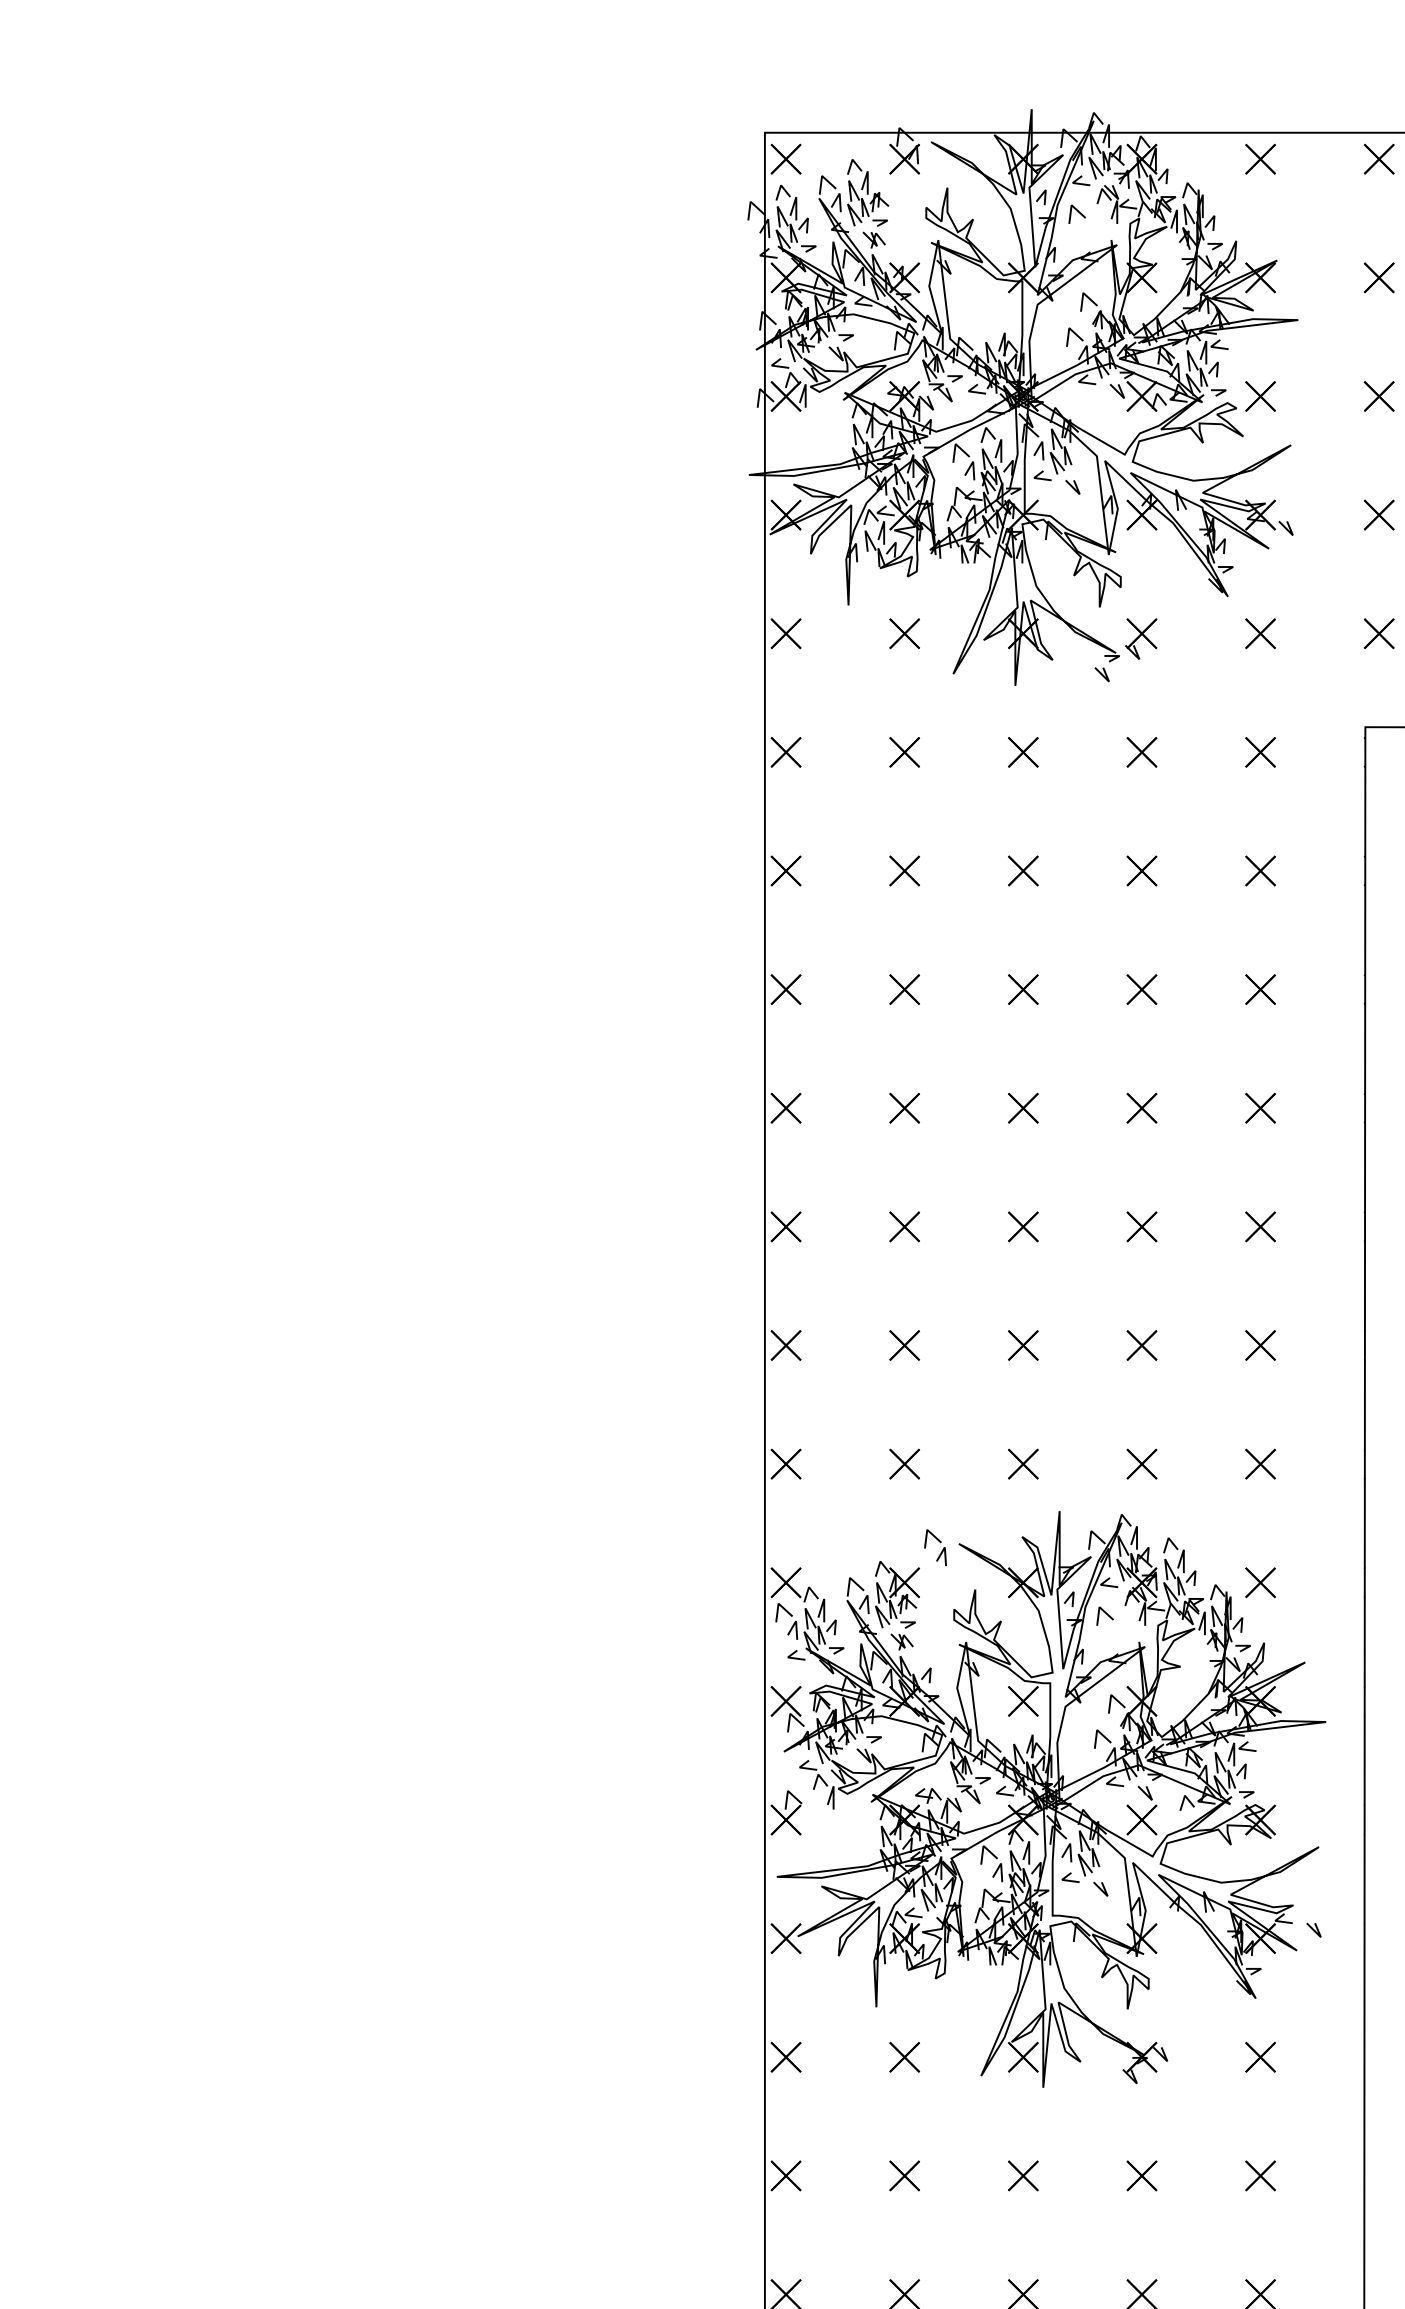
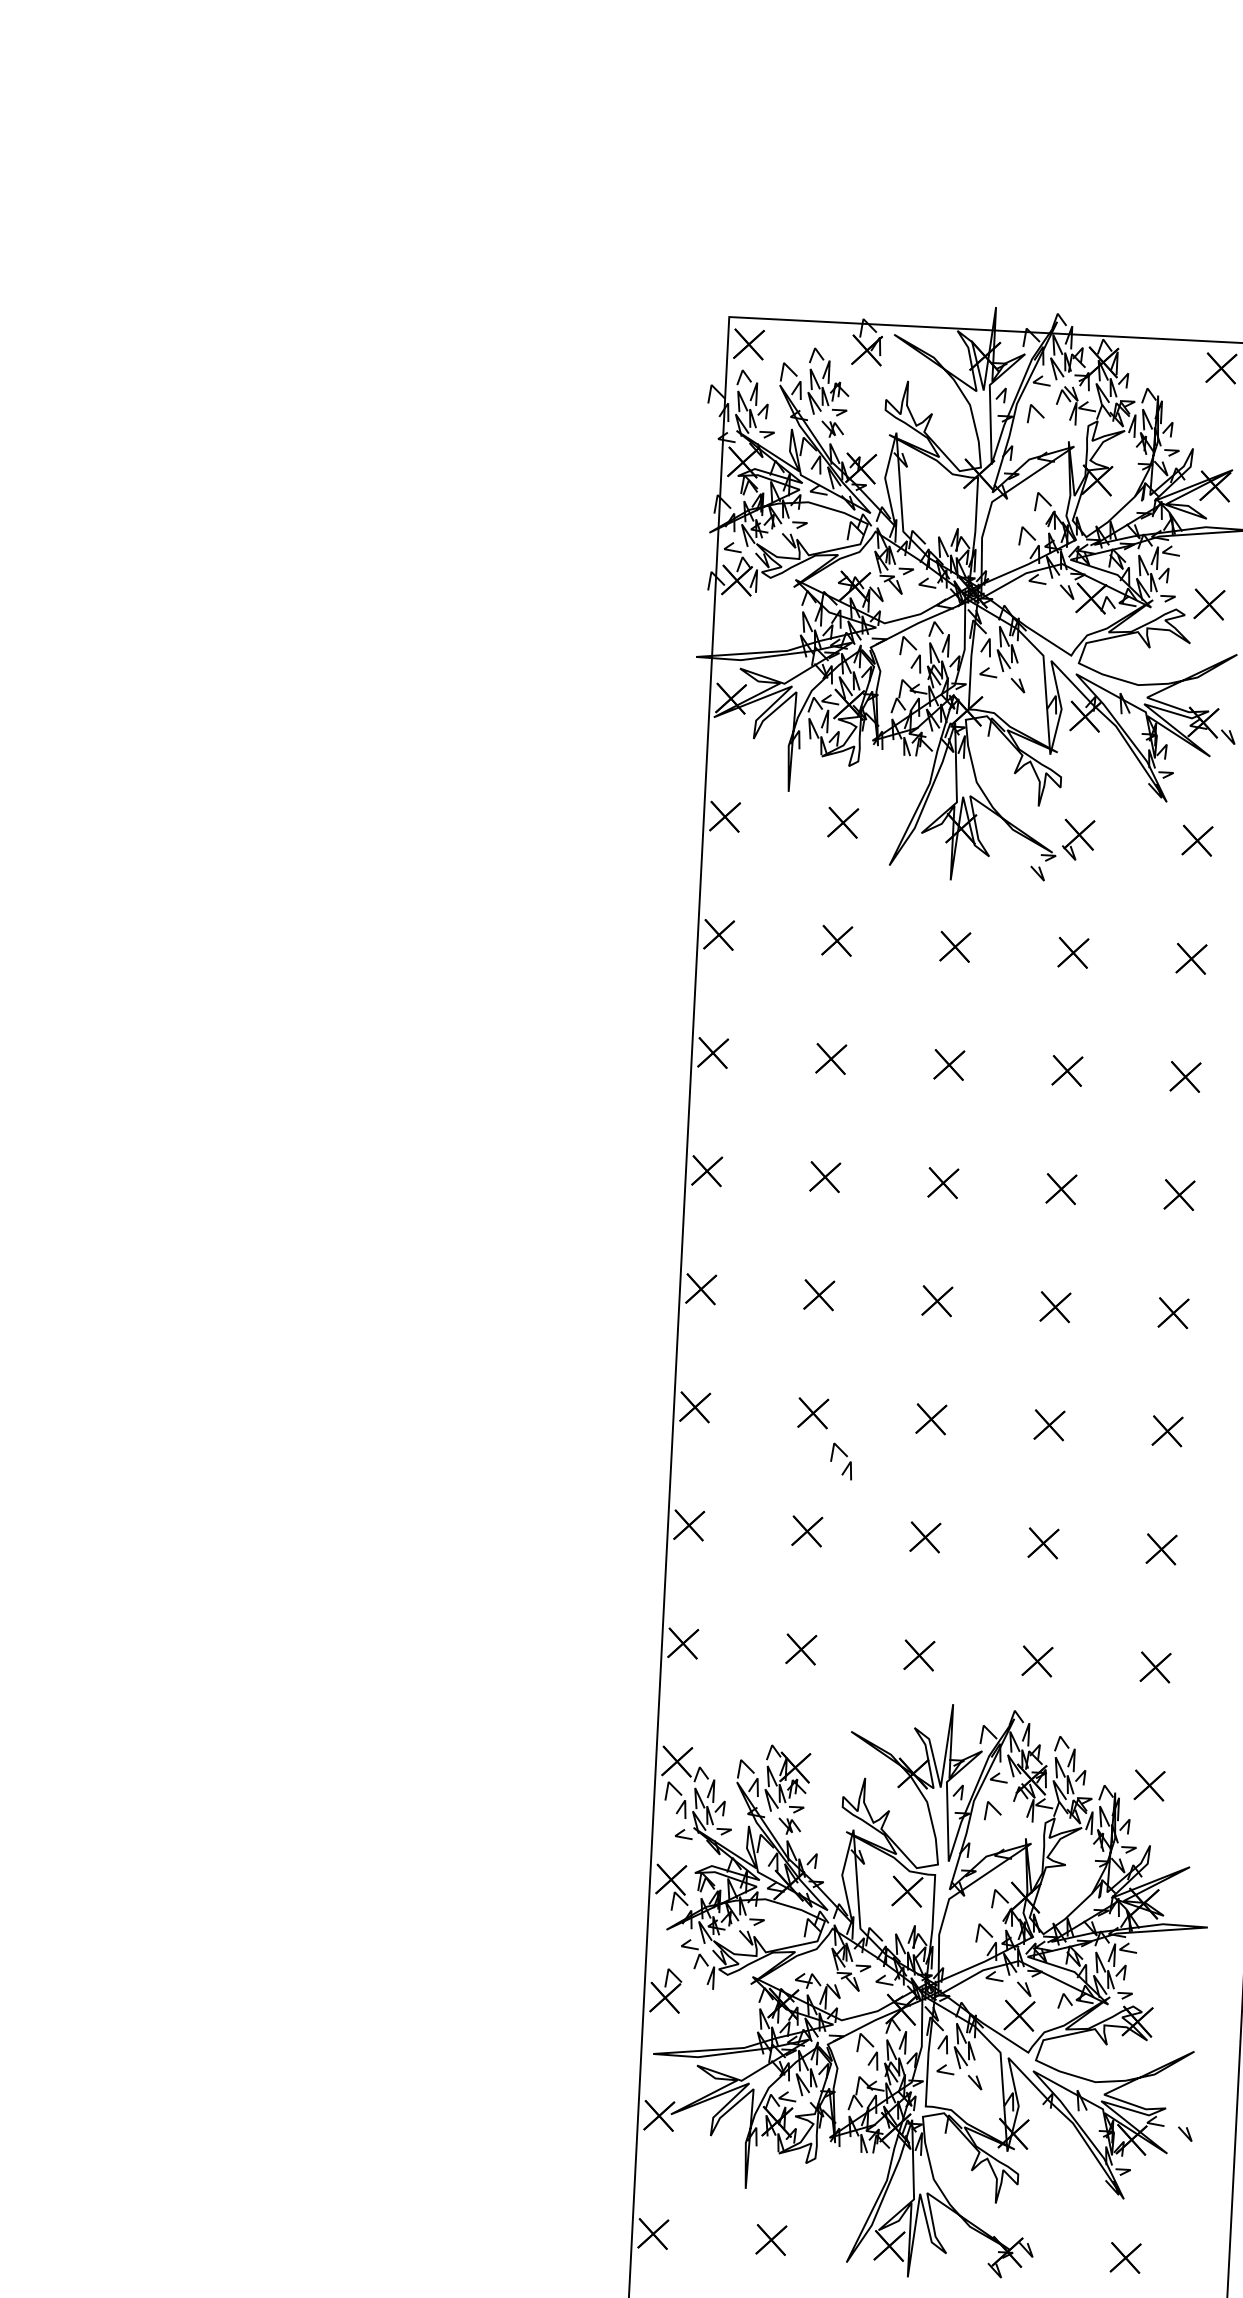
part: (939, 1542) -> (845, 1456), moved

